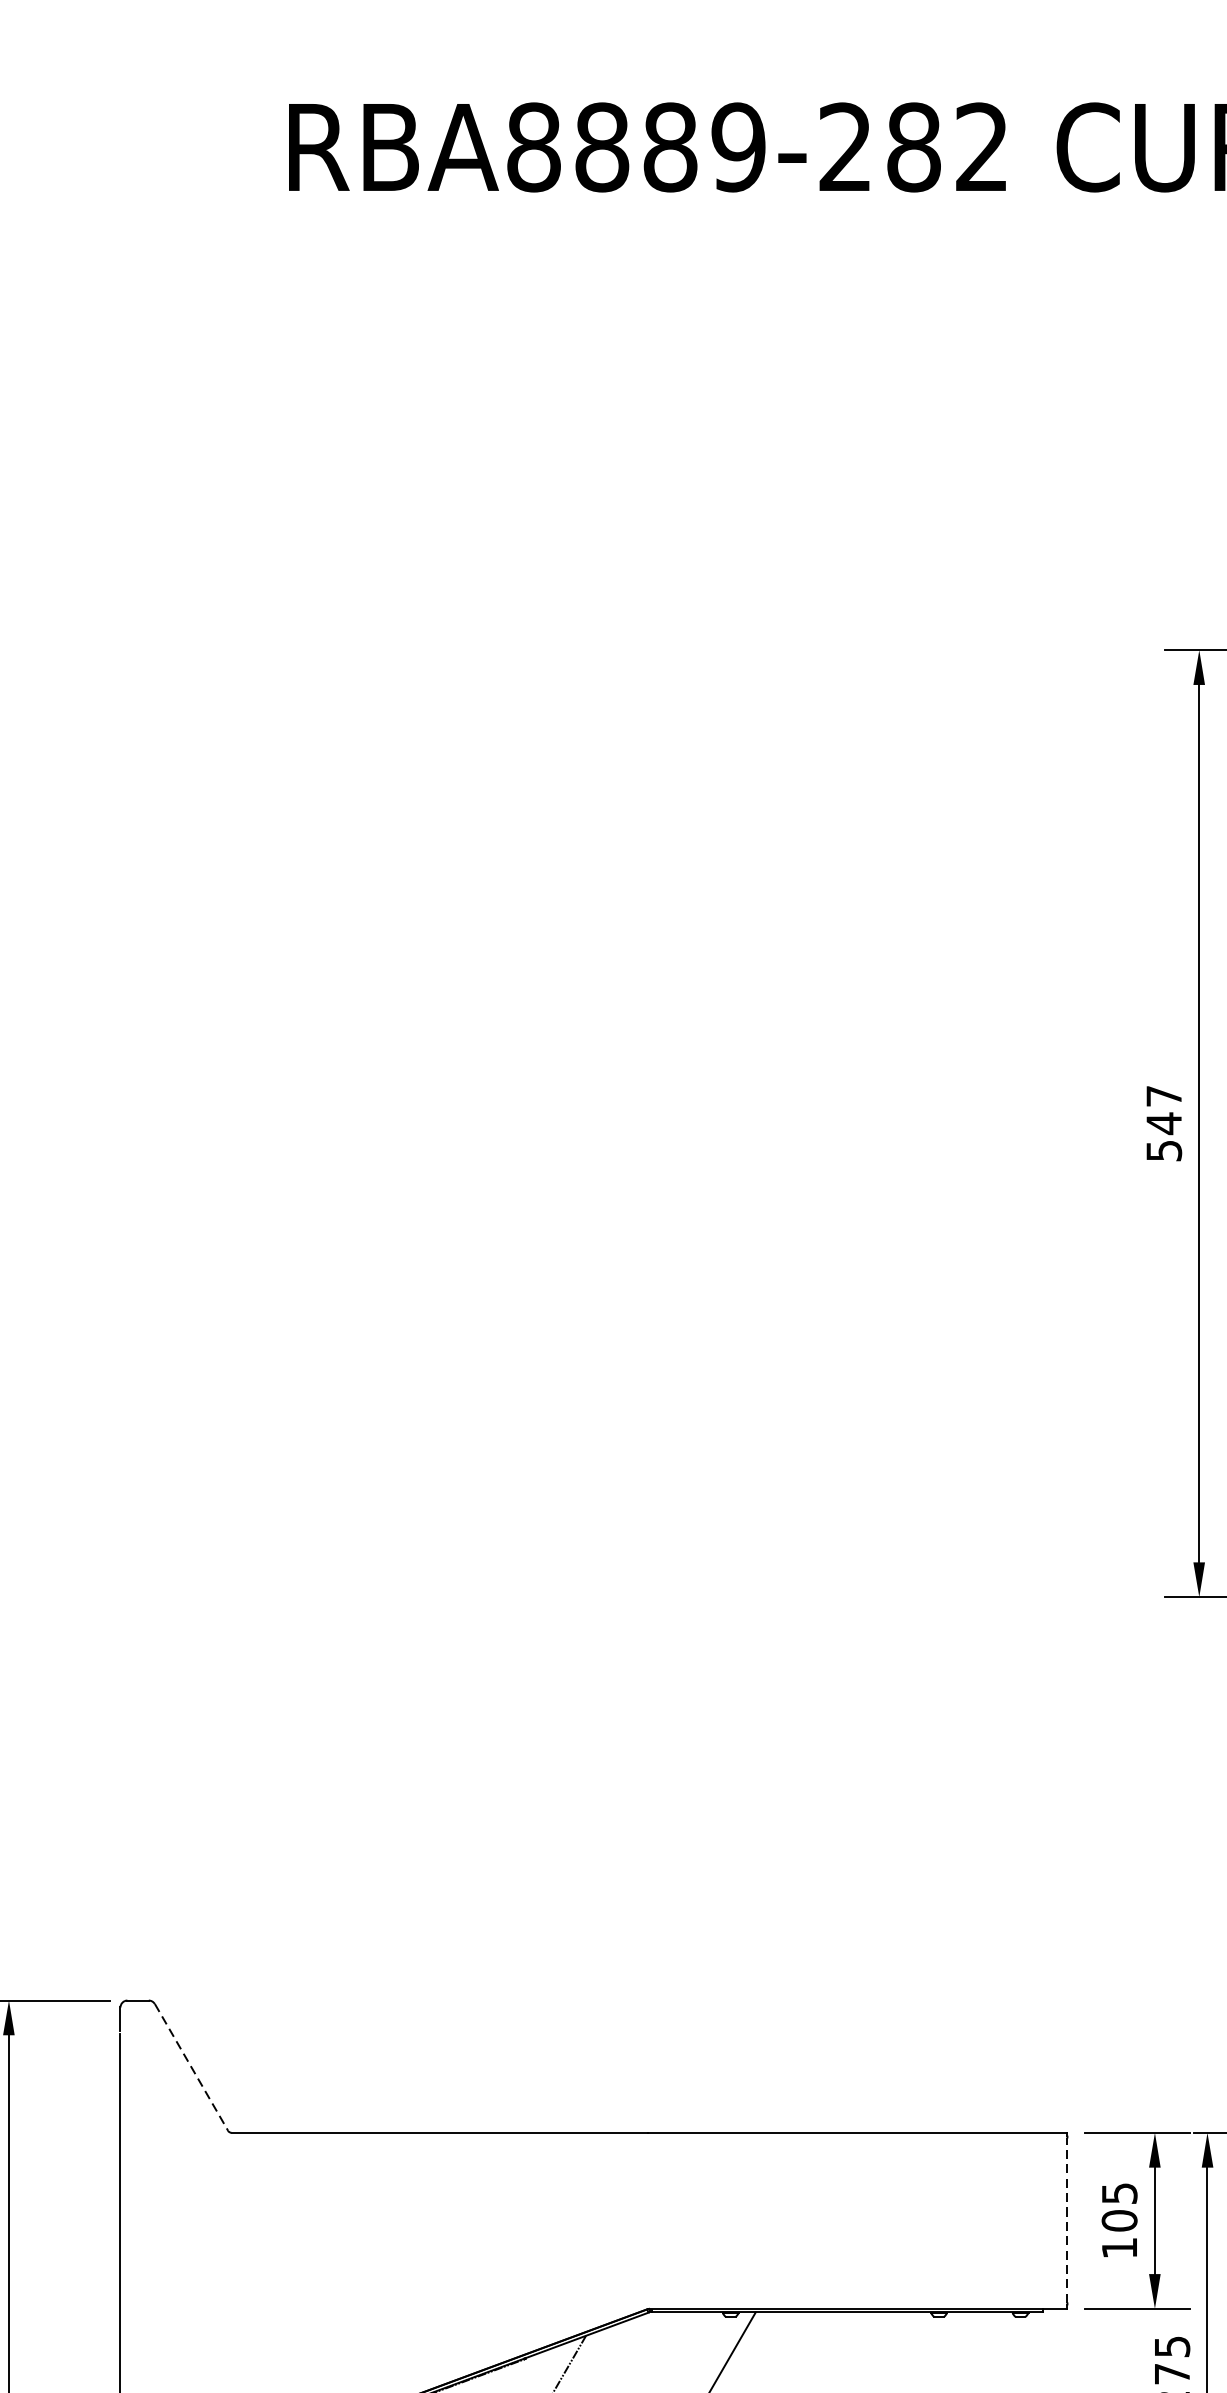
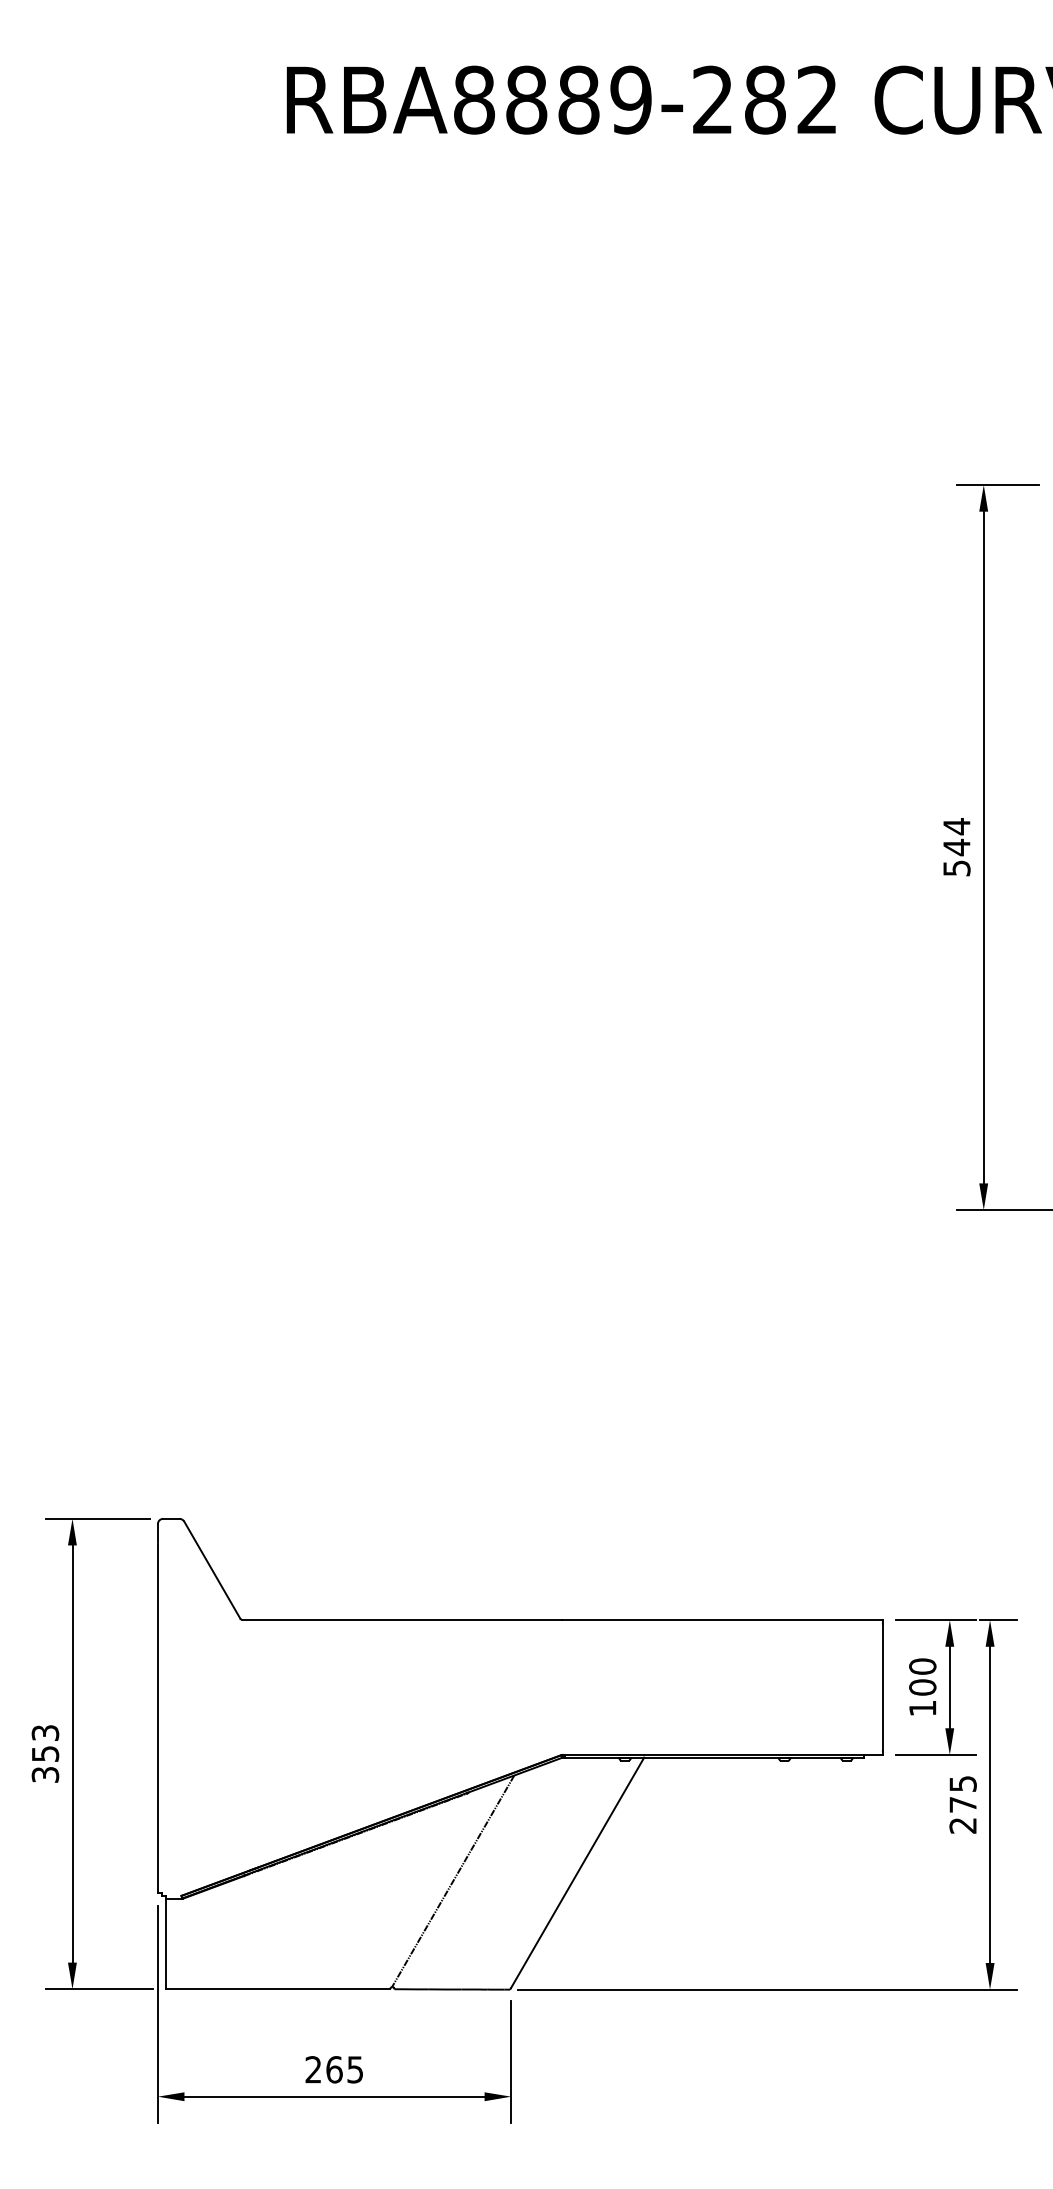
text: (1163, 1096) -> (956, 826), 547 -> 544
line: (191, 2067) -> (212, 1570), dashed -> solid
text: (1119, 2193) -> (922, 1666), 105 -> 100
line: (1066, 2220) -> (882, 1687), dashed -> solid

